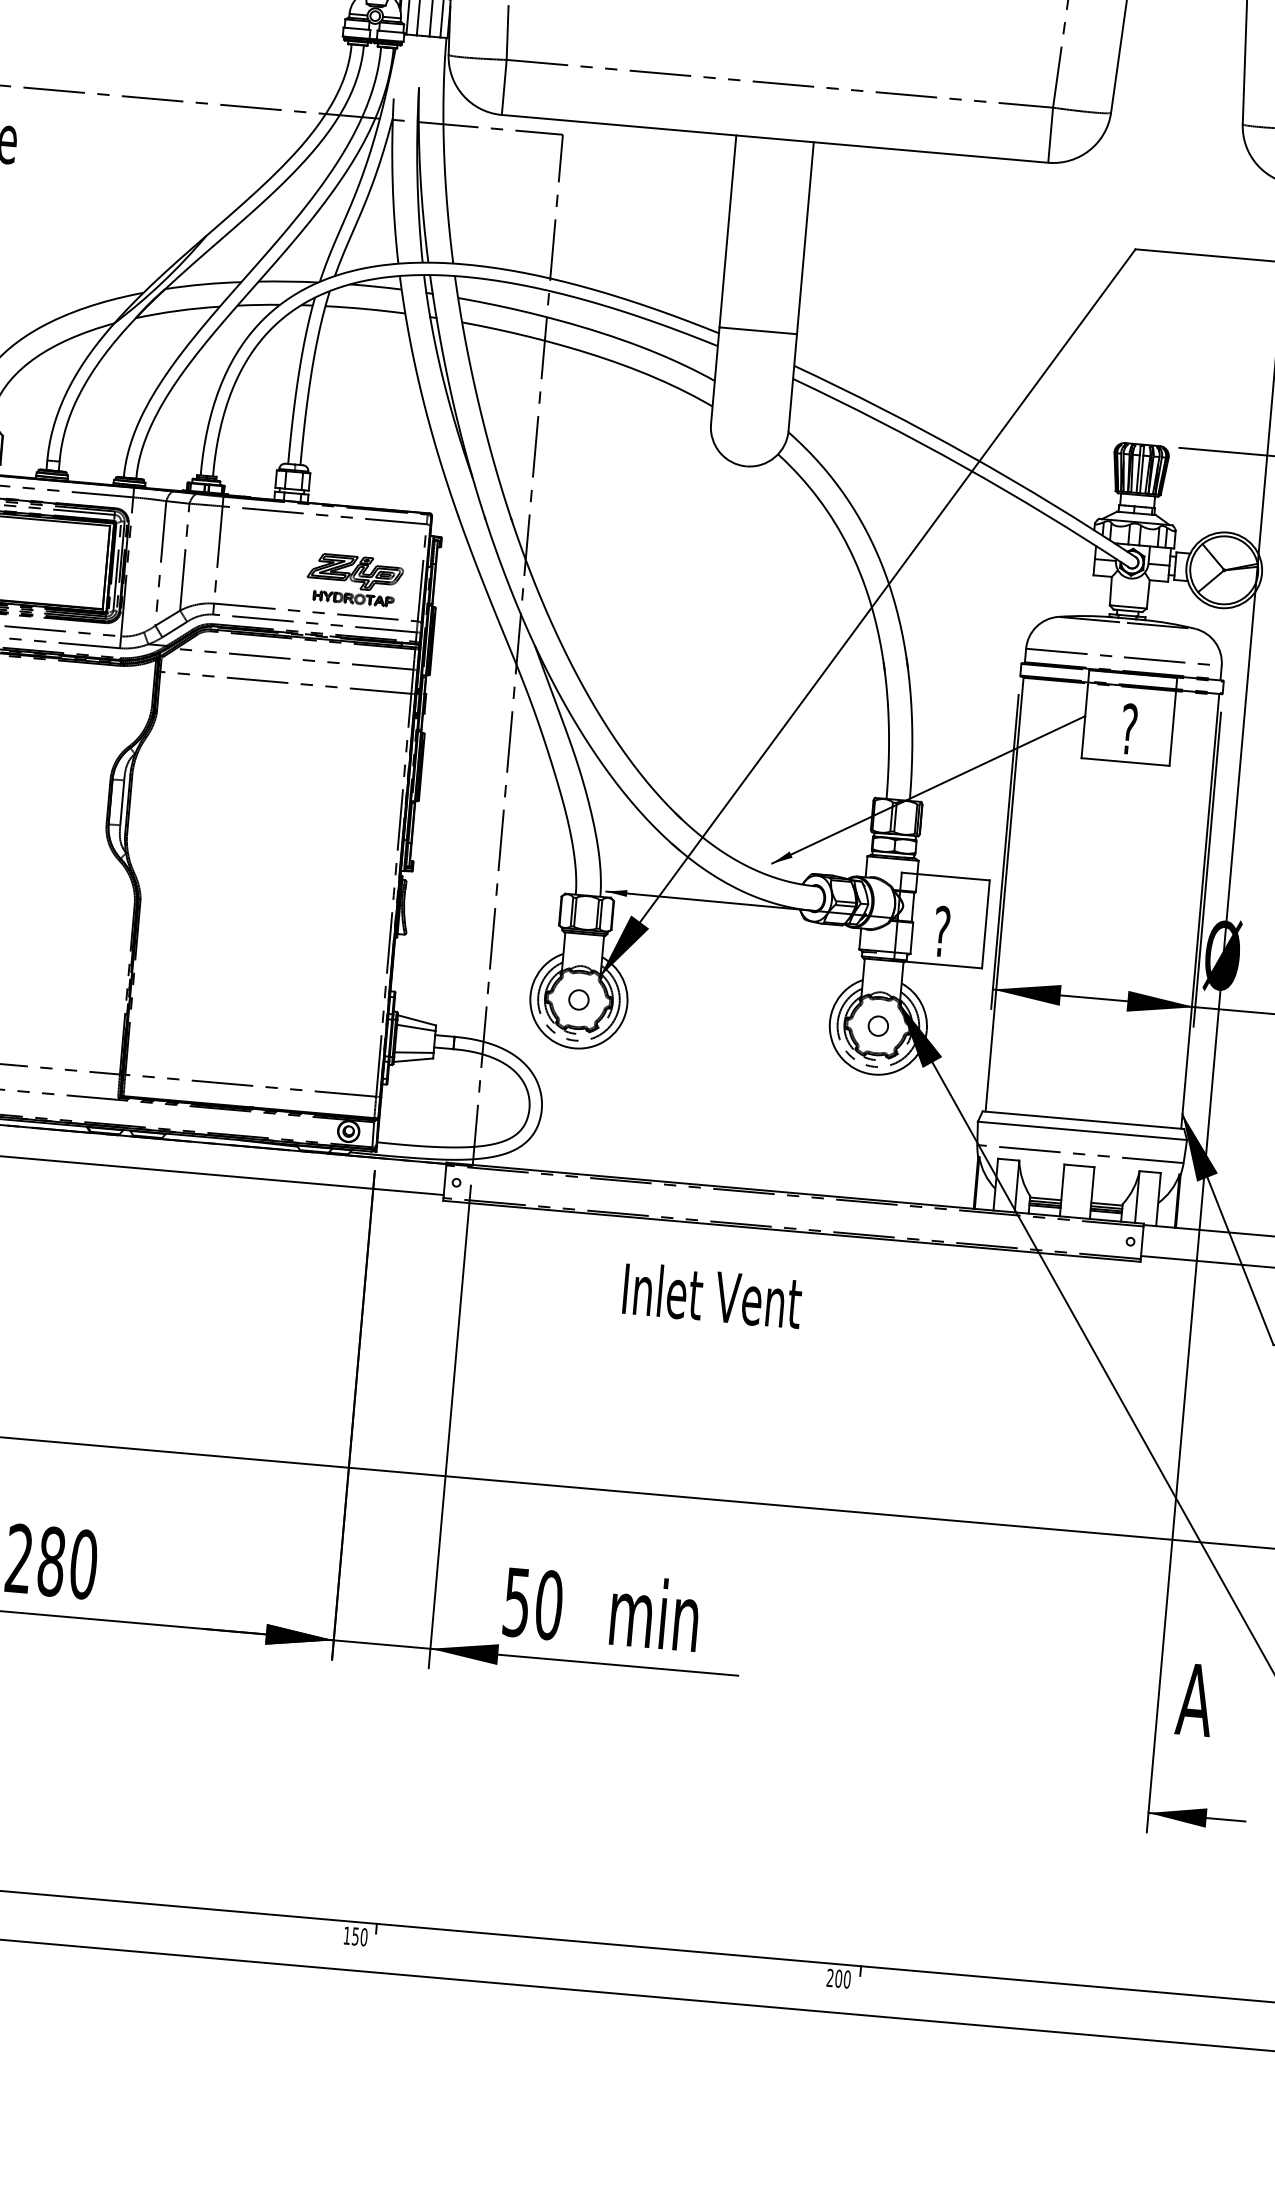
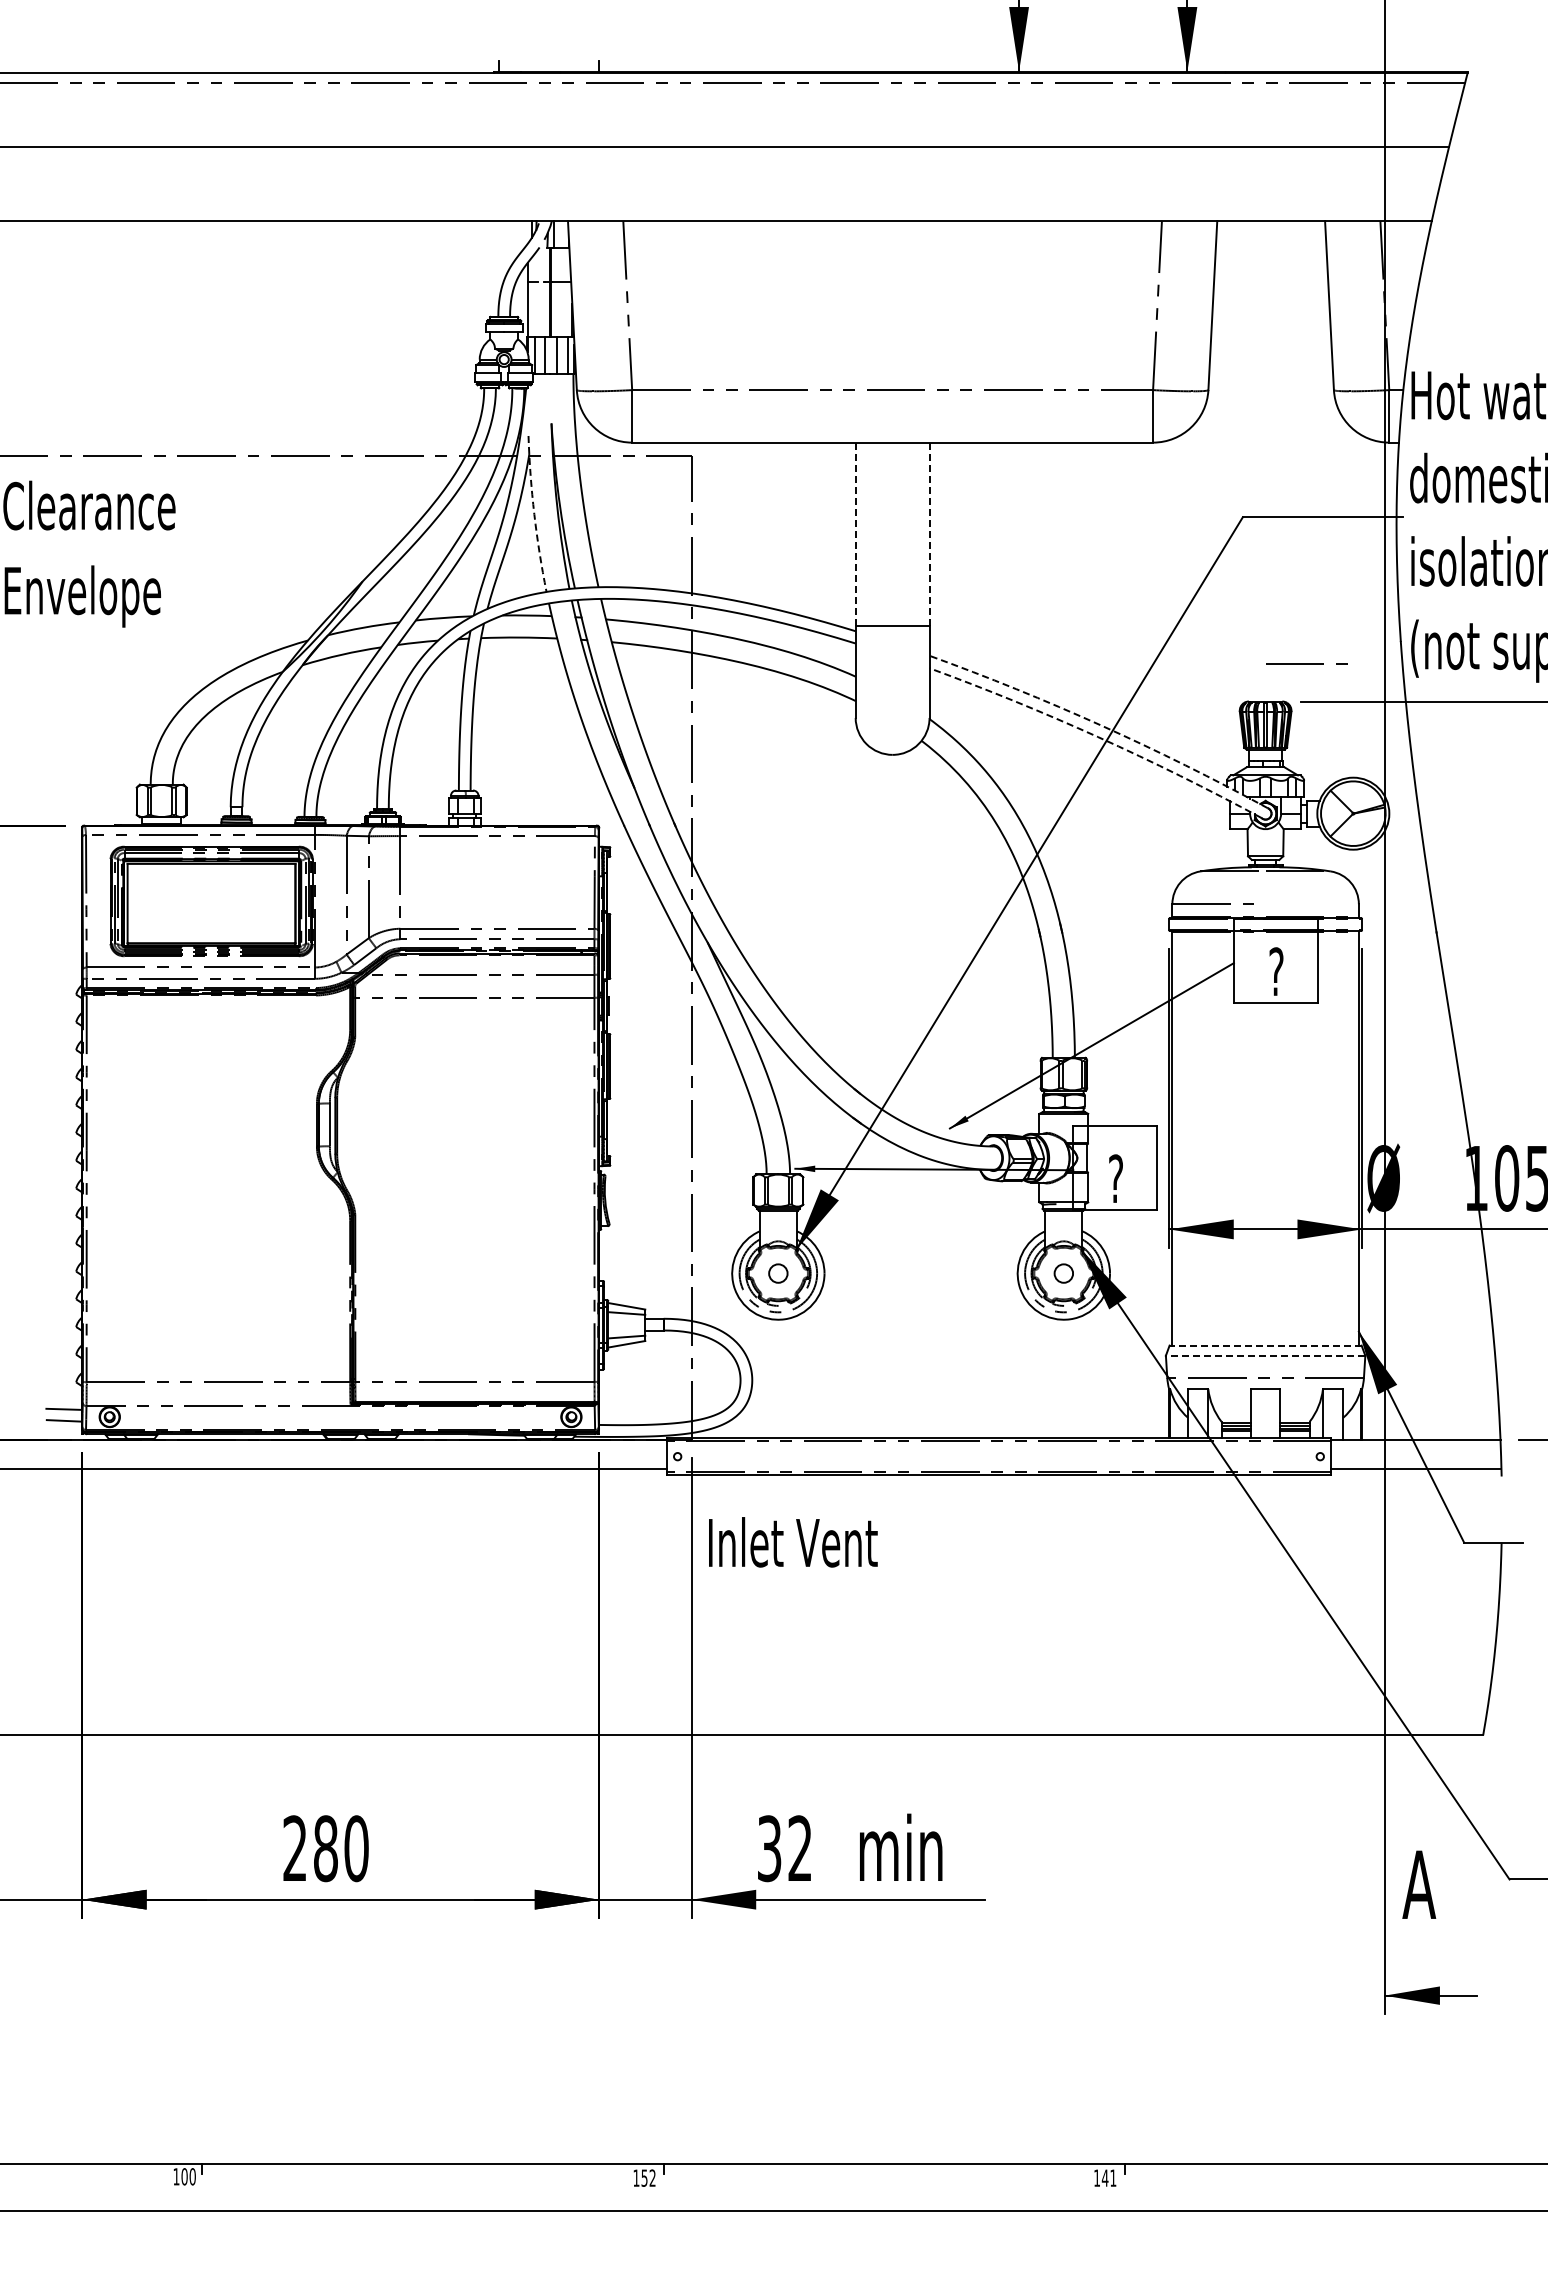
arc: (392, 181) -> (534, 514), solid -> dashed
line: (727, 231) -> (855, 534), solid -> dashed
line: (805, 237) -> (929, 533), solid -> dashed
arc: (968, 454) -> (1101, 725), solid -> dashed
arc: (962, 466) -> (1097, 737), solid -> dashed
part: (354, 580) -> (531, 895), removed
line: (1166, 660) -> (1306, 663), moved
line: (1083, 1120) -> (1265, 1345), solid -> dashed
line: (1082, 1130) -> (1265, 1355), solid -> dashed
text: (712, 1295) -> (793, 1542), moved
text: (533, 1603) -> (785, 1848), 50 -> 32
text: (363, 1936) -> (652, 2177), 150 -> 152
text: (839, 1978) -> (1105, 2177), 200 -> 141

